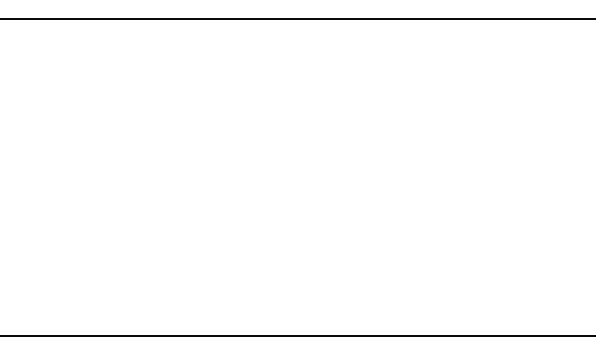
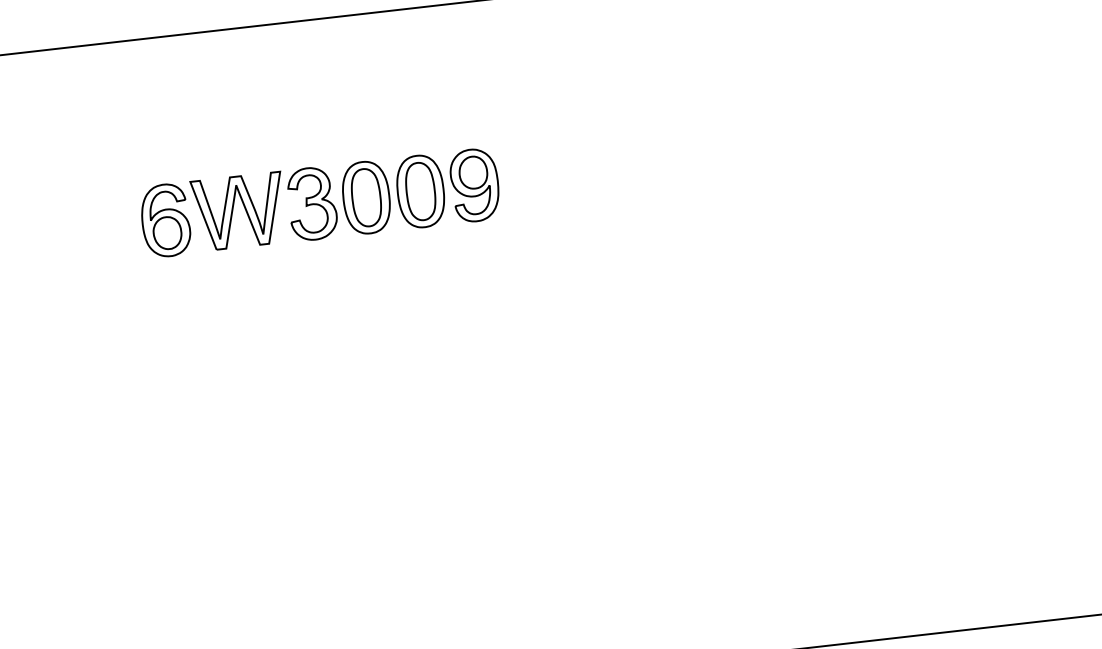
part: (153, 103) -> (319, 201), added

